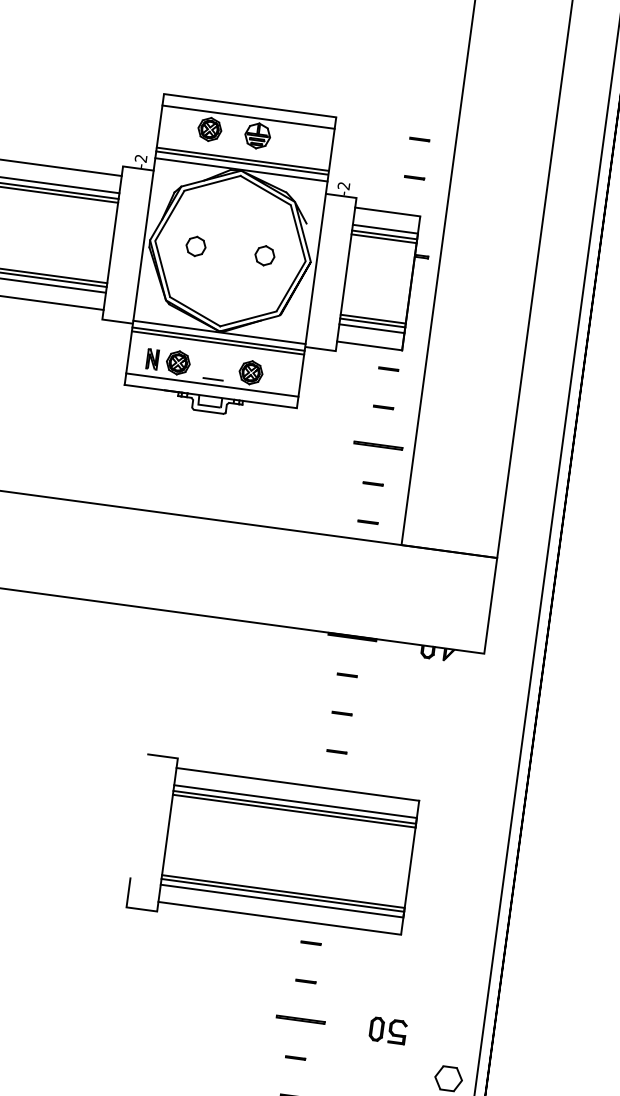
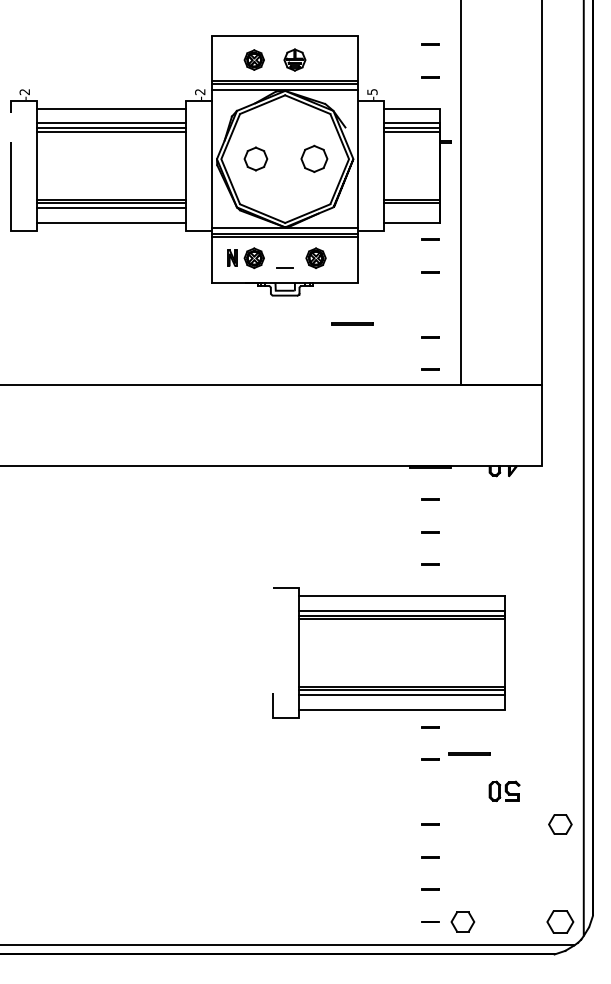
line: (248, 117) -> (285, 45), removed
text: (343, 186) -> (372, 92), -2 -> -5
part: (195, 246) -> (255, 159), size x1.4
part: (264, 256) -> (314, 159), size x1.6
line: (371, 328) -> (411, 207), removed
line: (212, 384) -> (285, 272), removed
line: (378, 445) -> (352, 323), moved
line: (300, 1019) -> (469, 753), moved

